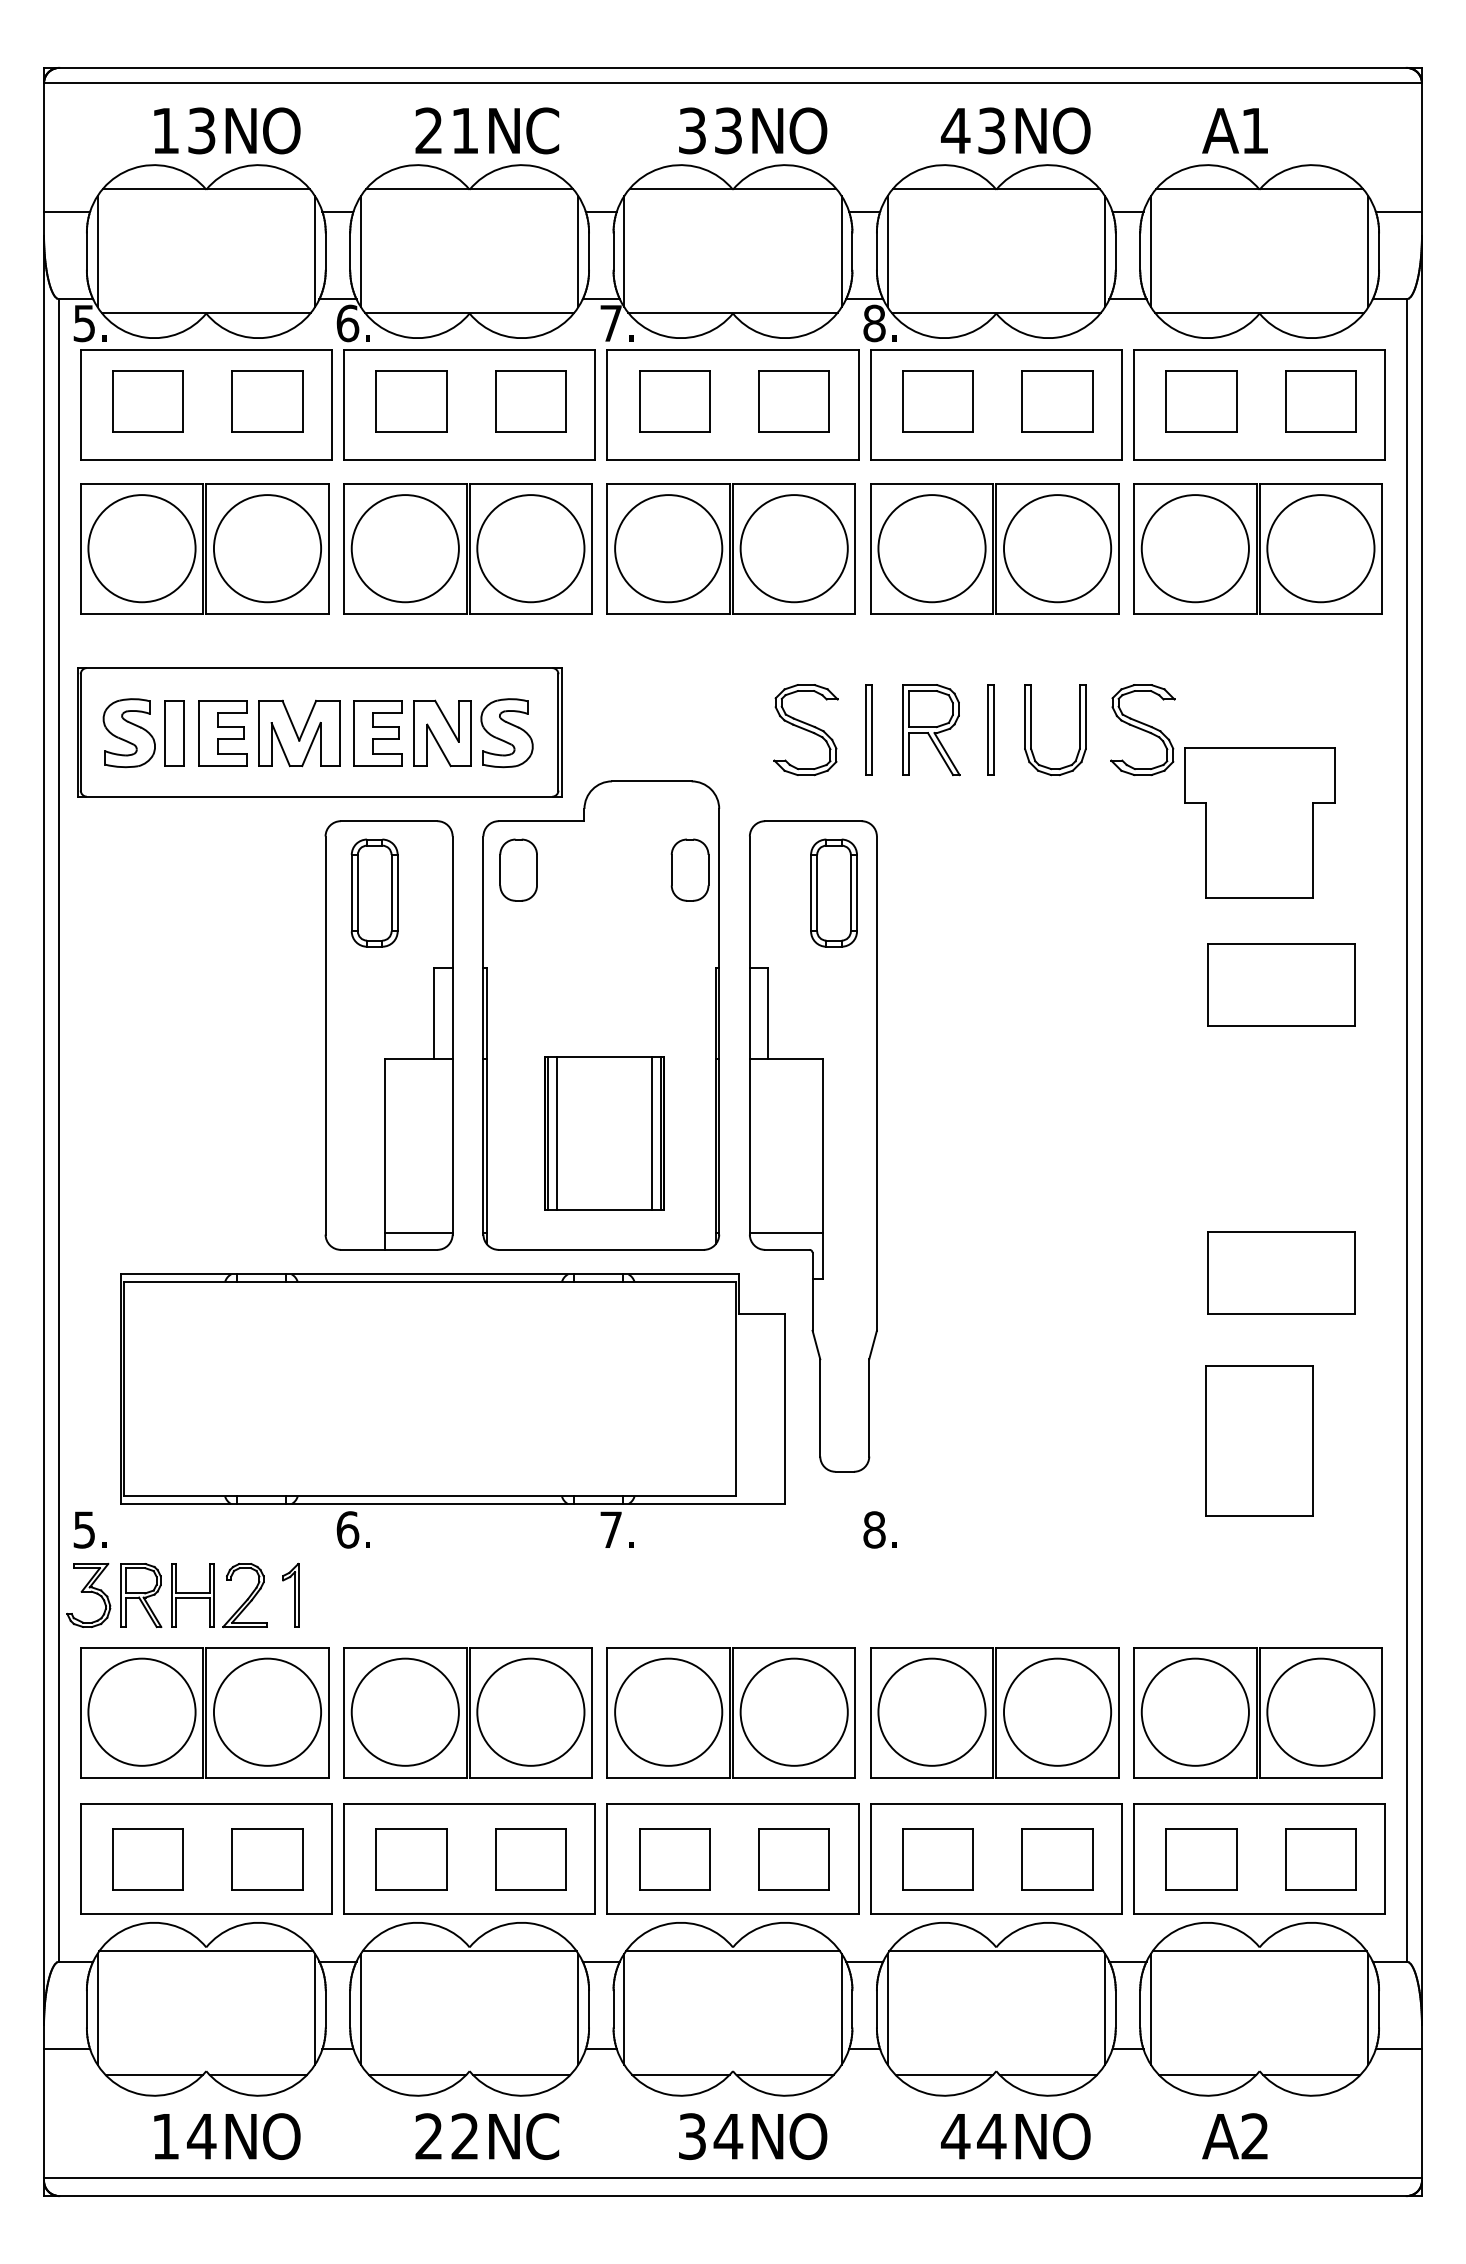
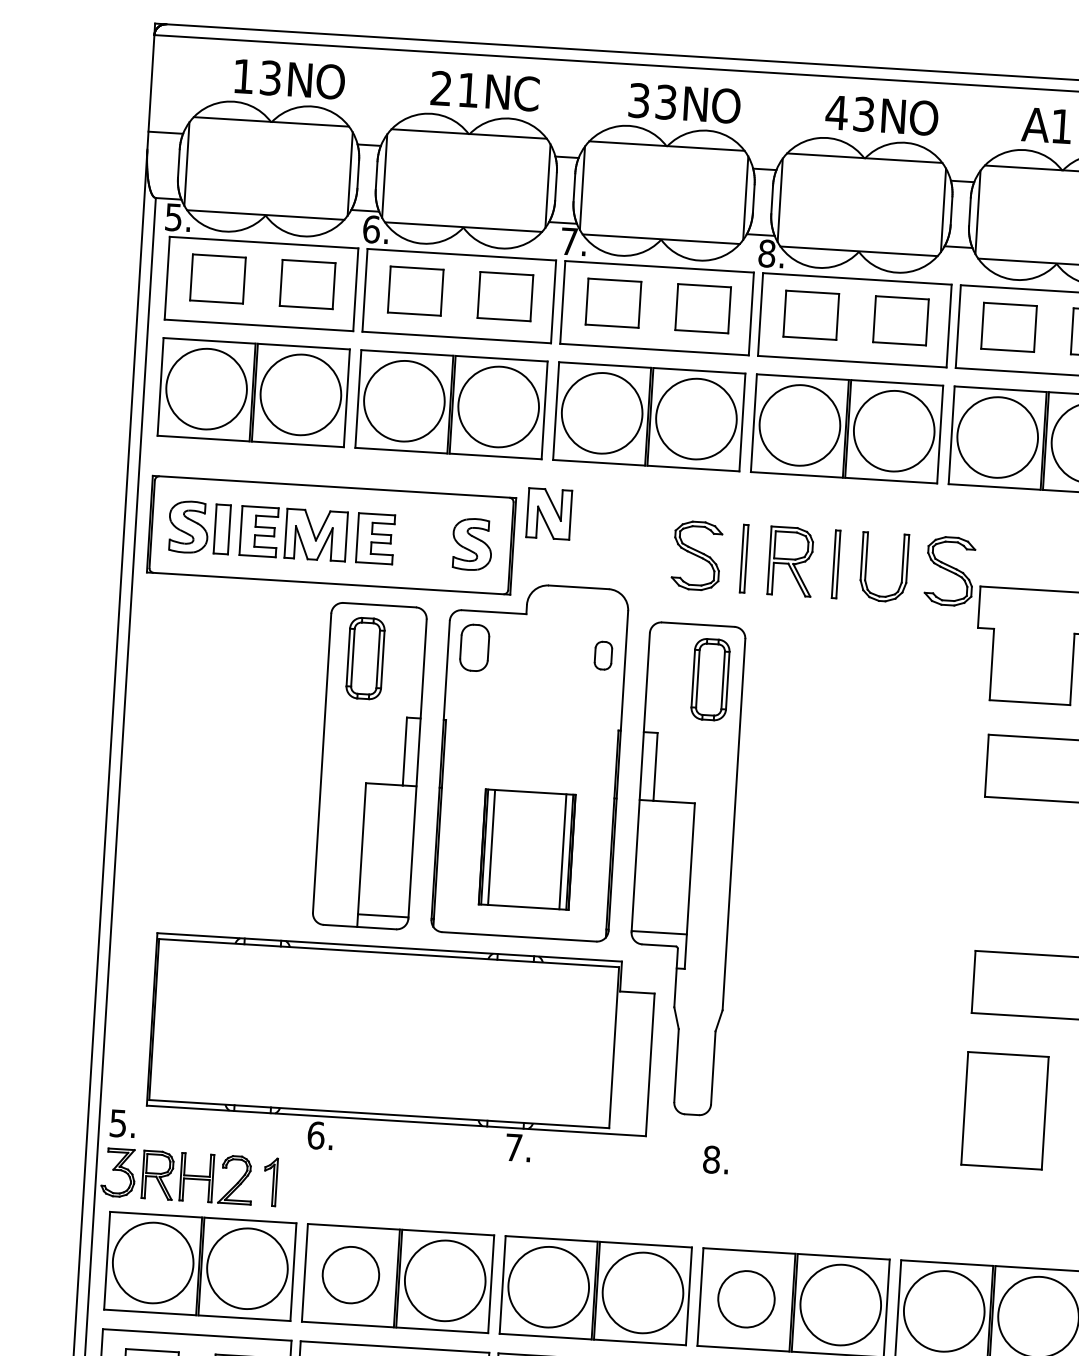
part: (442, 733) -> (549, 514), moved
part: (689, 869) -> (603, 655), size x0.6
circle: (404, 1711) -> (350, 1274), size x0.7
circle: (931, 1711) -> (746, 1298), size x0.7

